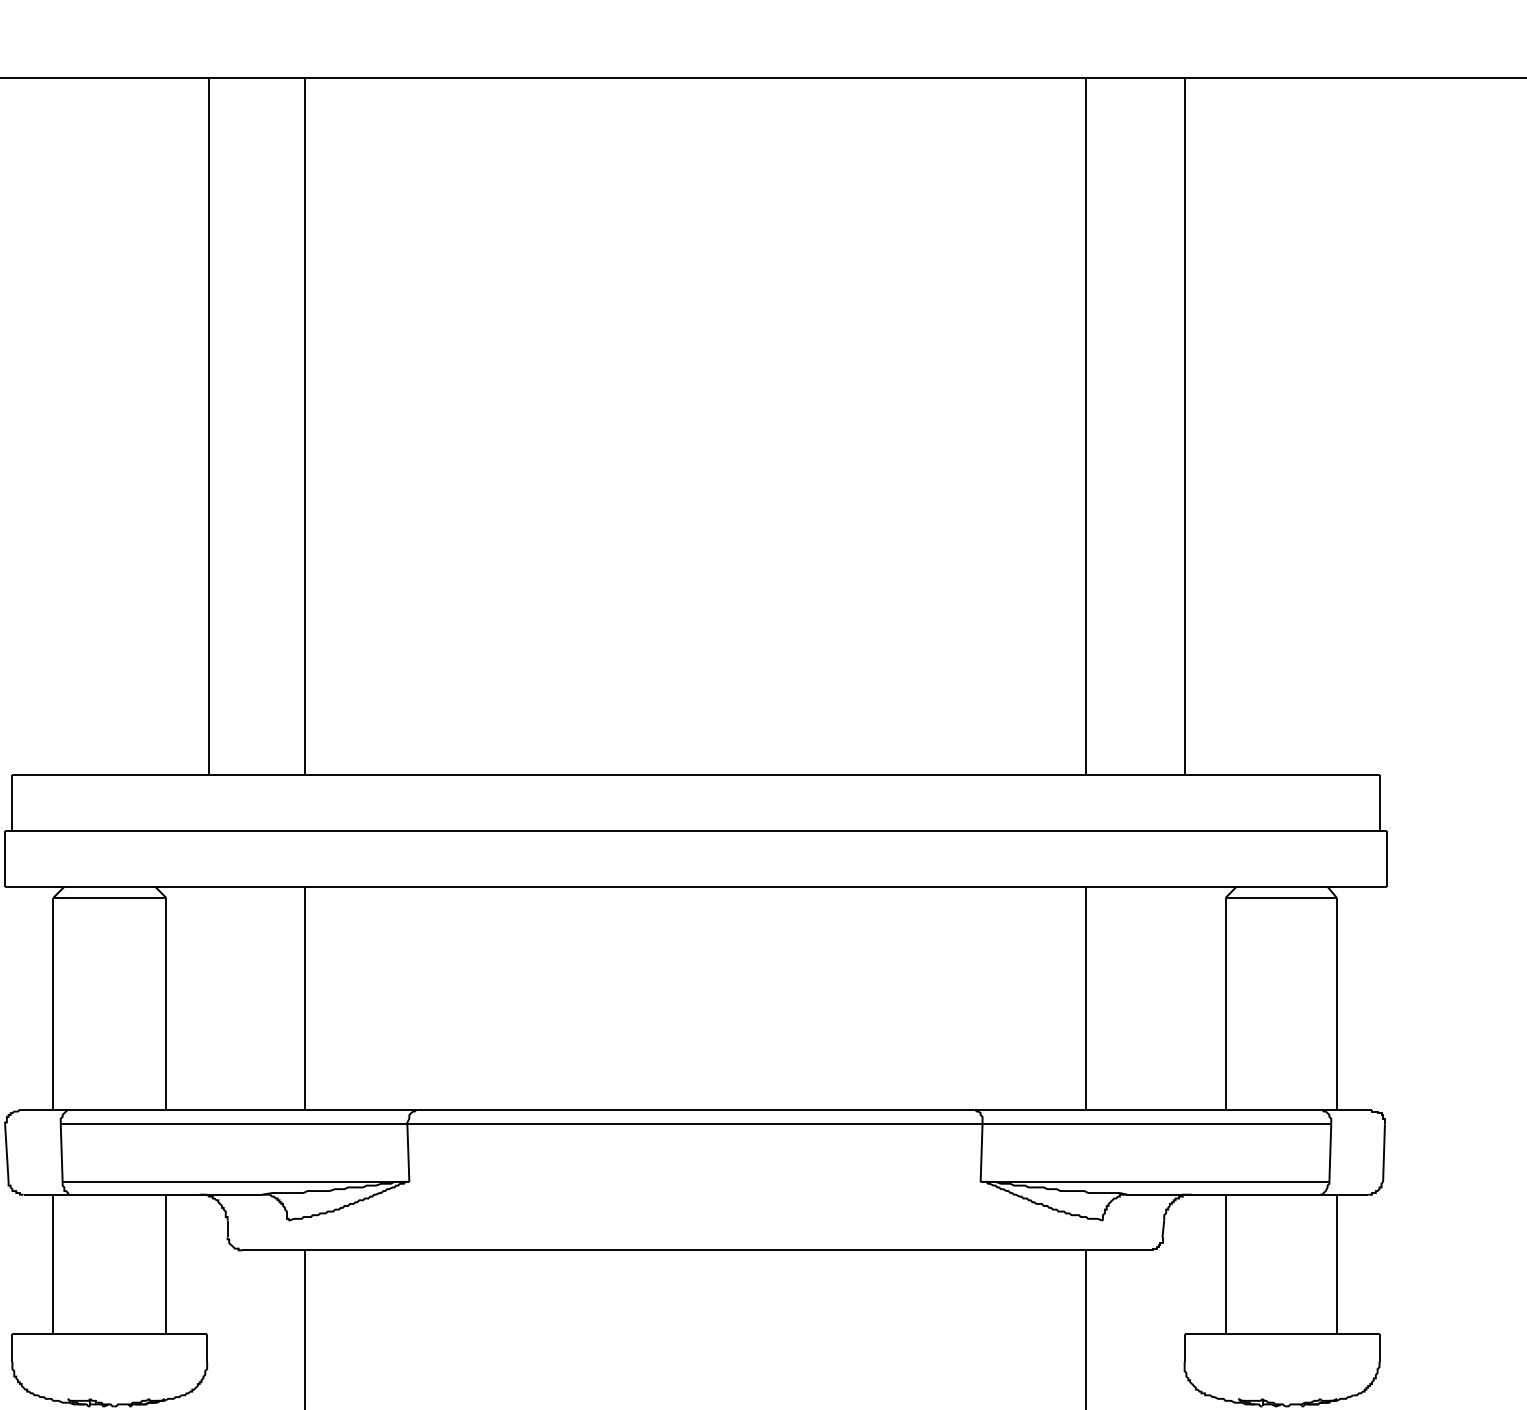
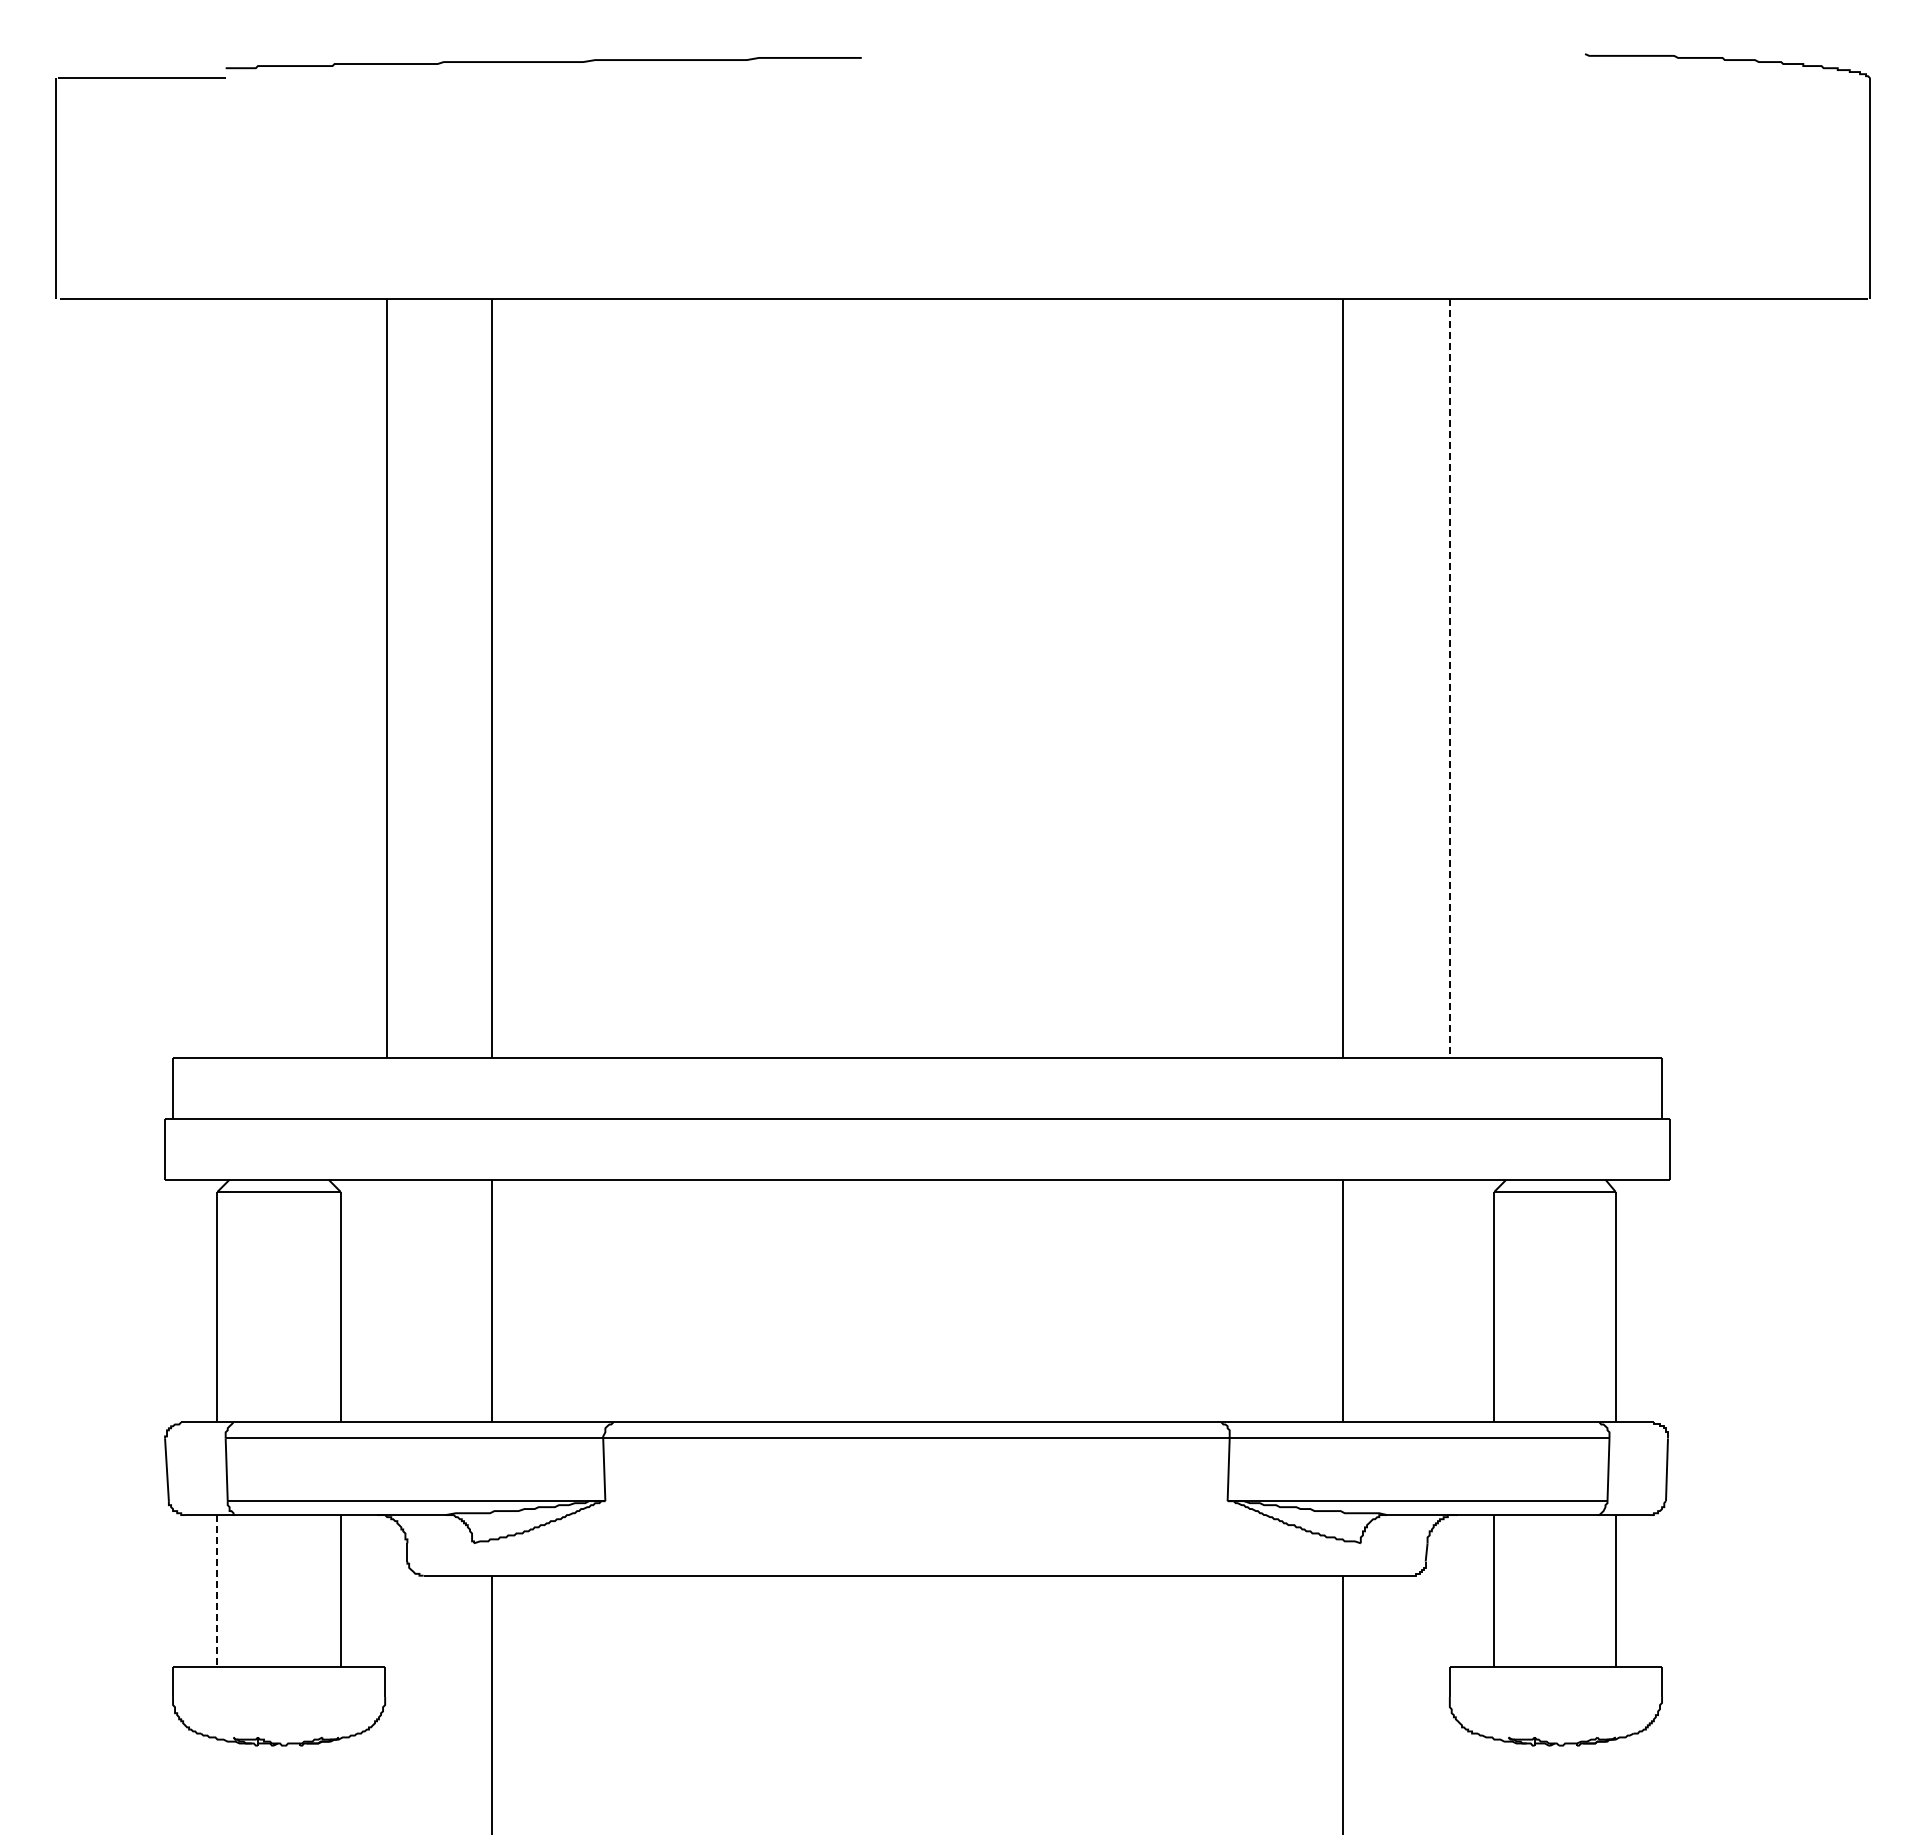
line: (1184, 426) -> (1449, 678), solid -> dashed
line: (53, 1263) -> (217, 1590), solid -> dashed

